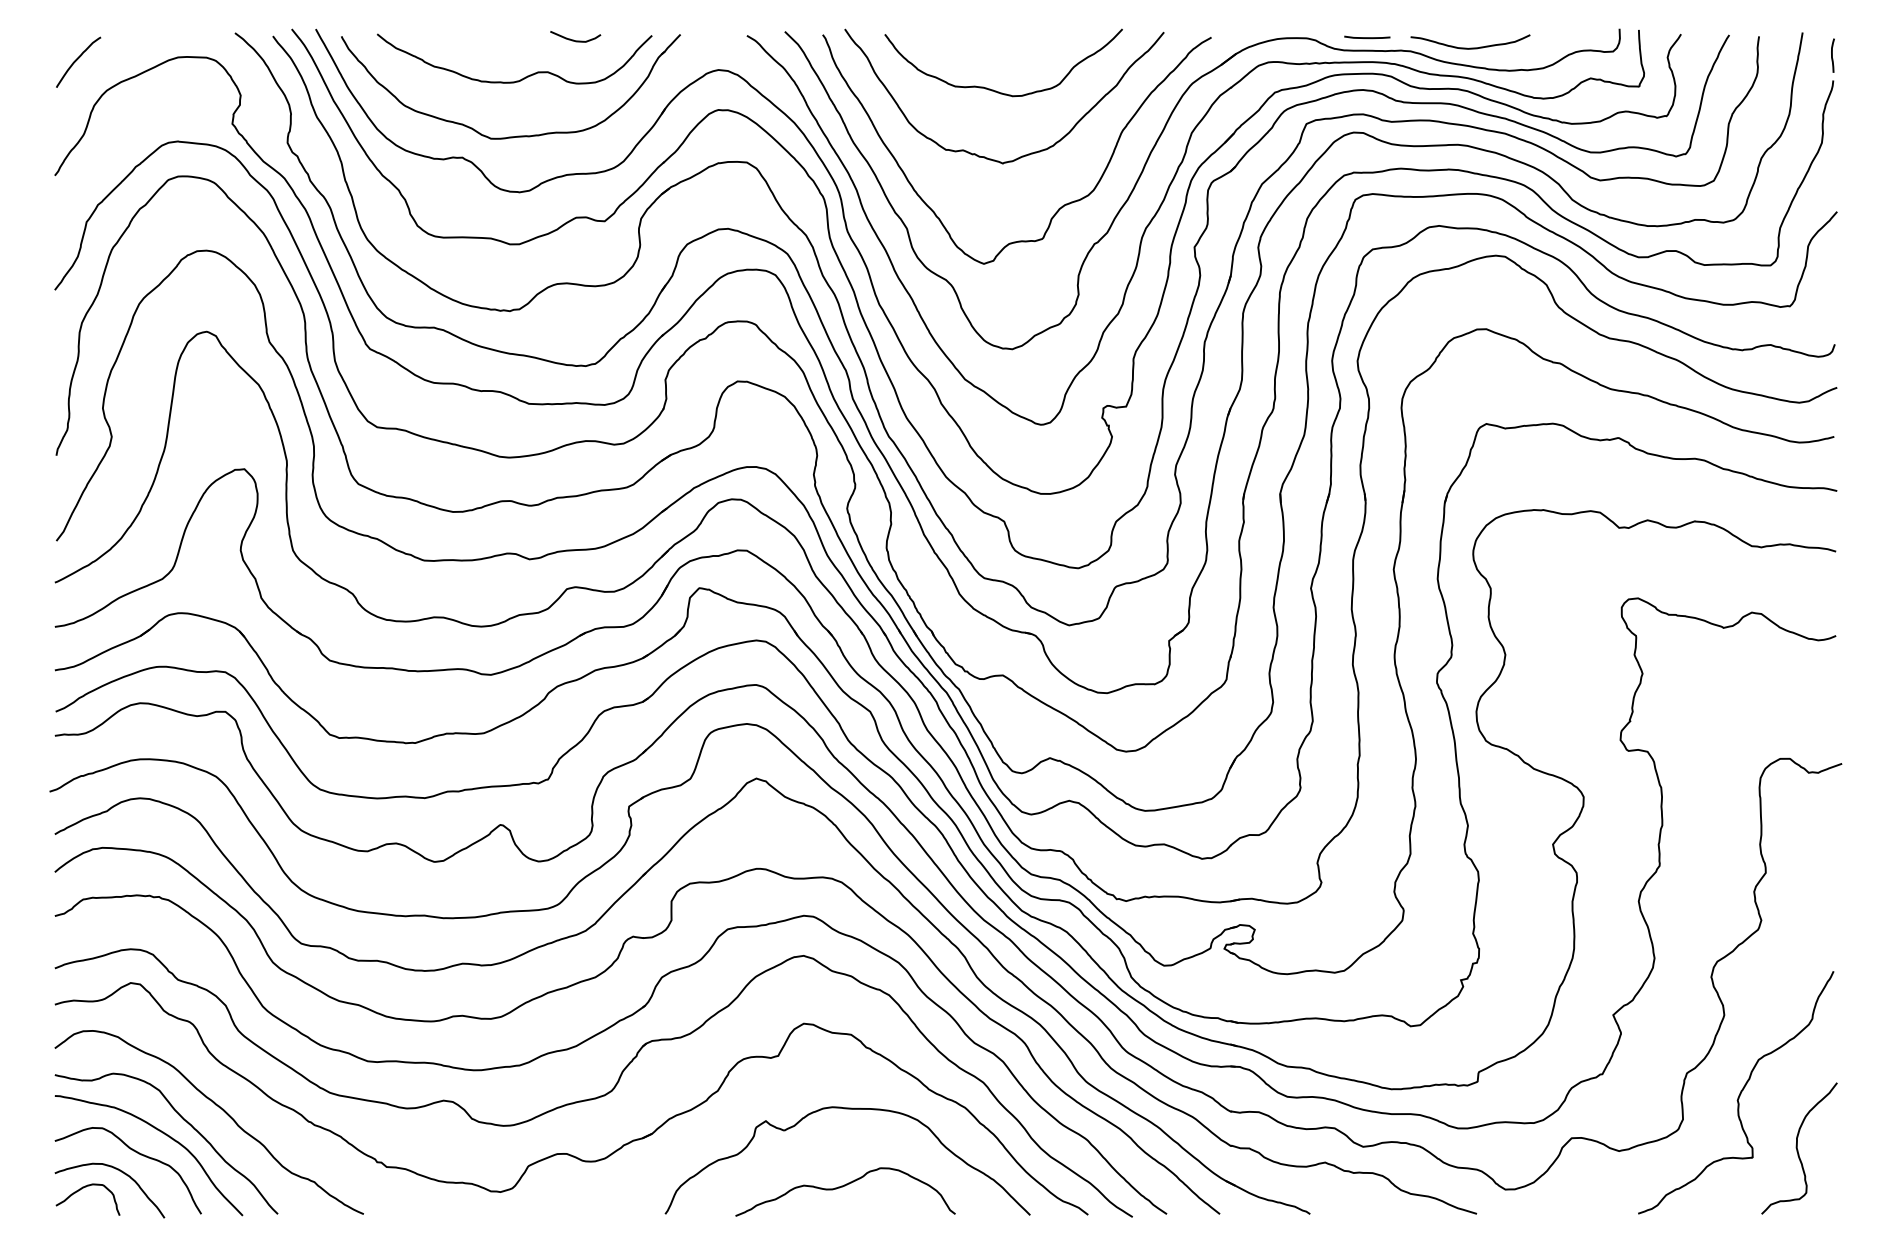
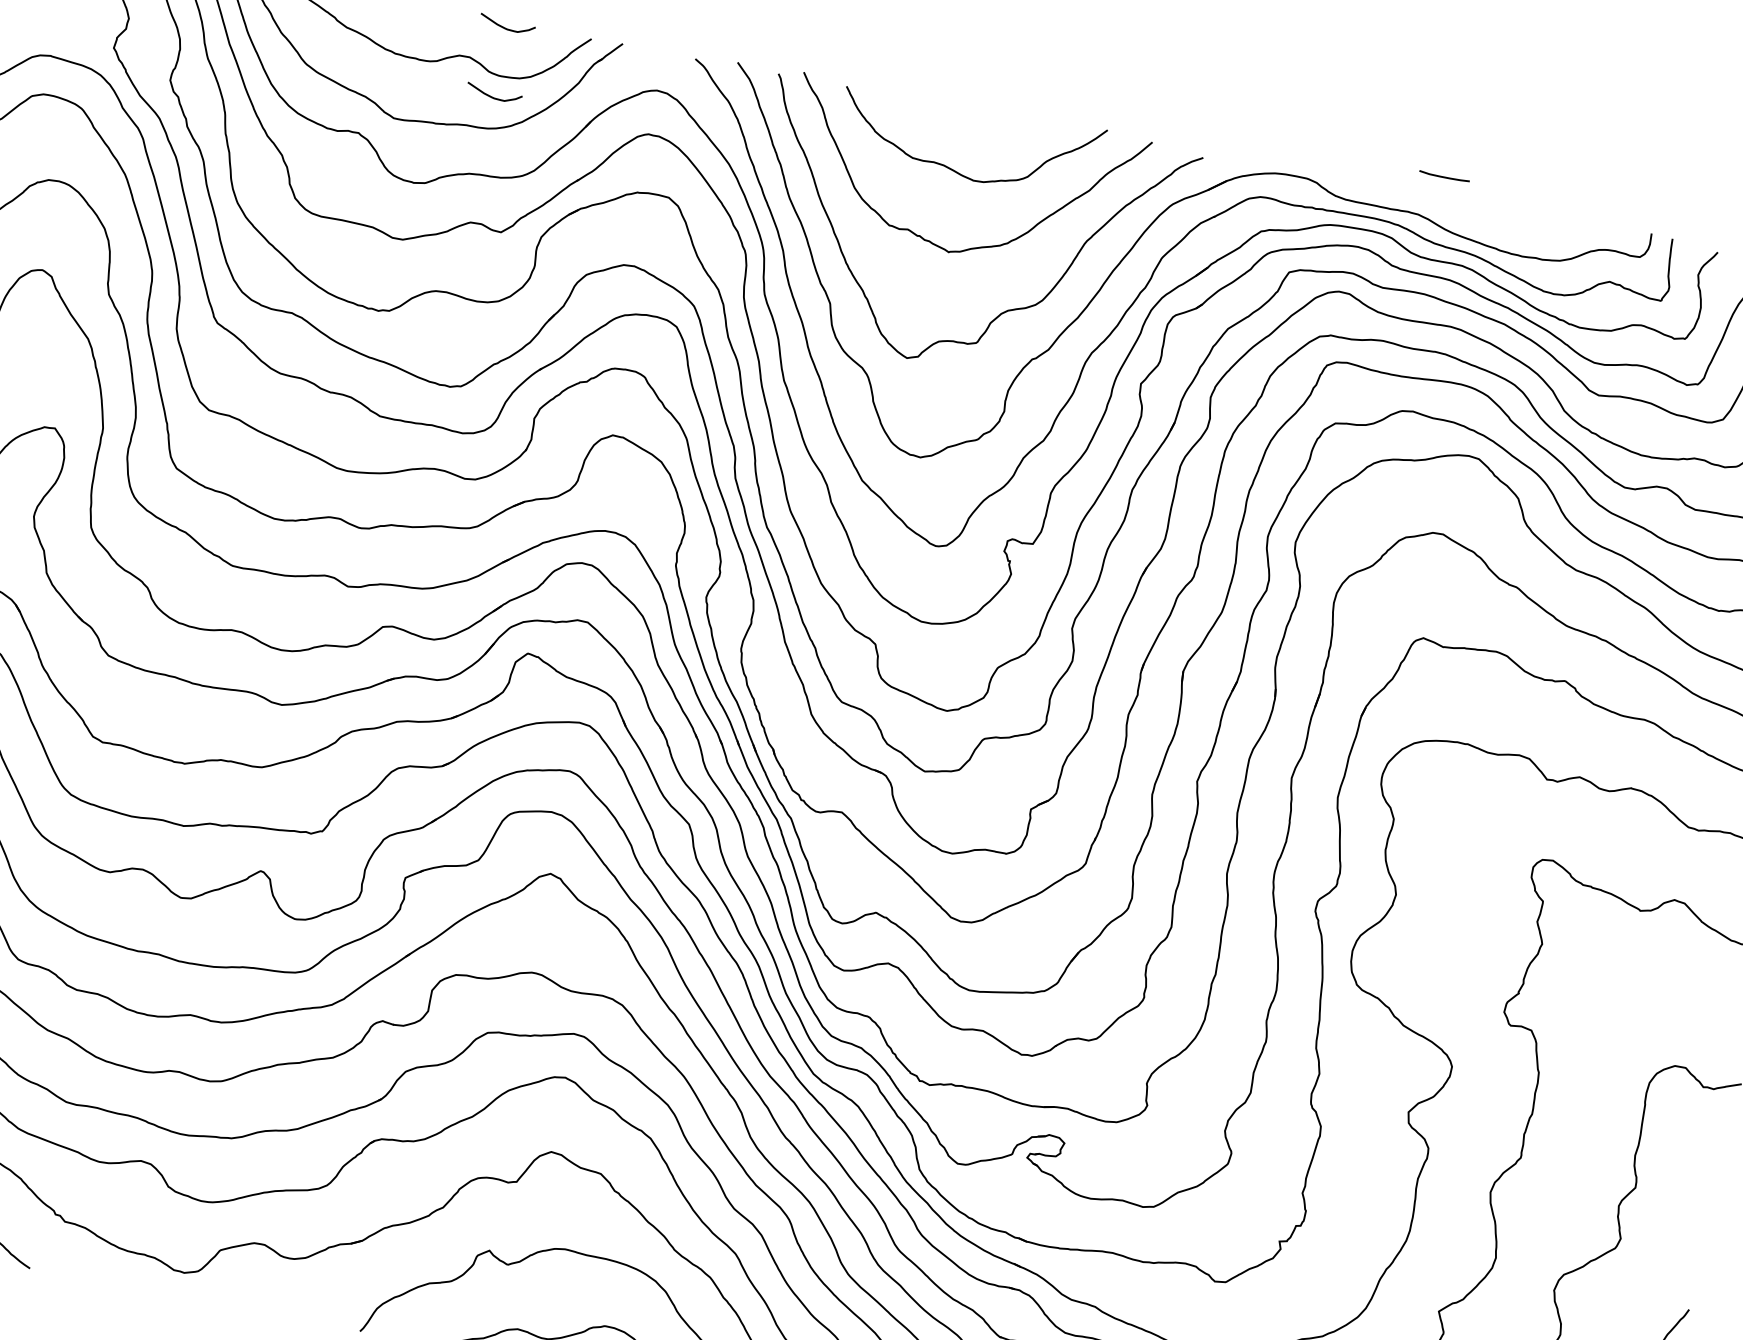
curve: (1367, 37) -> (1444, 176), moved
curve: (1470, 47) -> (1484, 222), removed
curve: (573, 102) -> (491, 95), added

